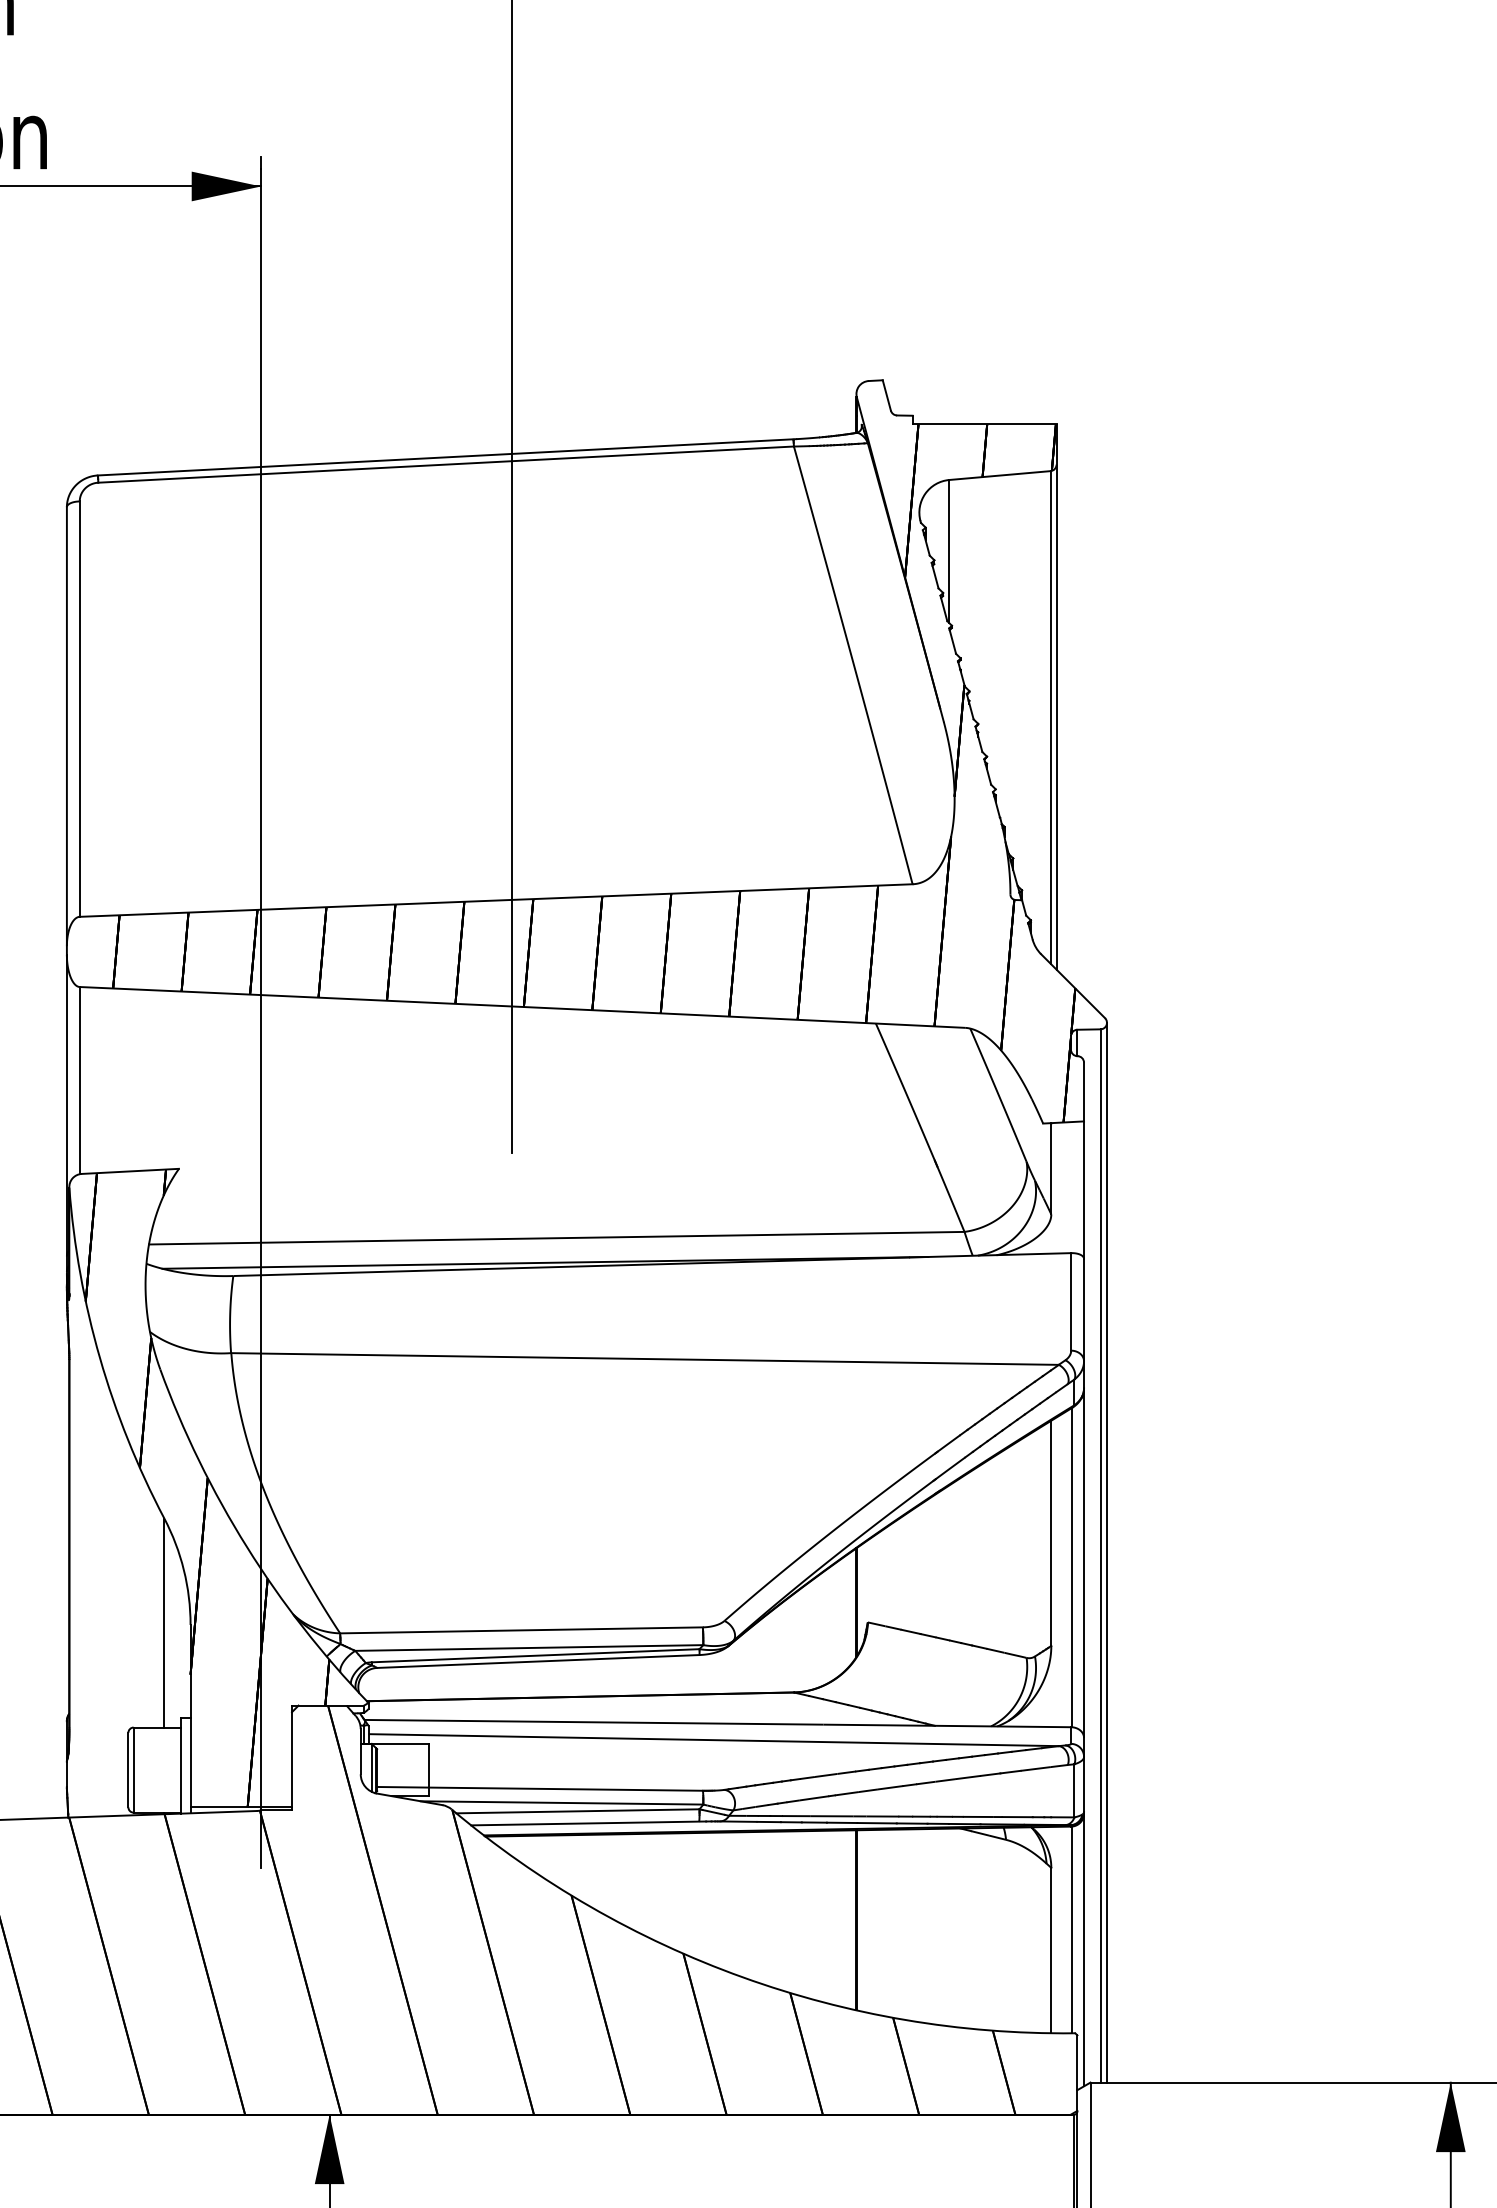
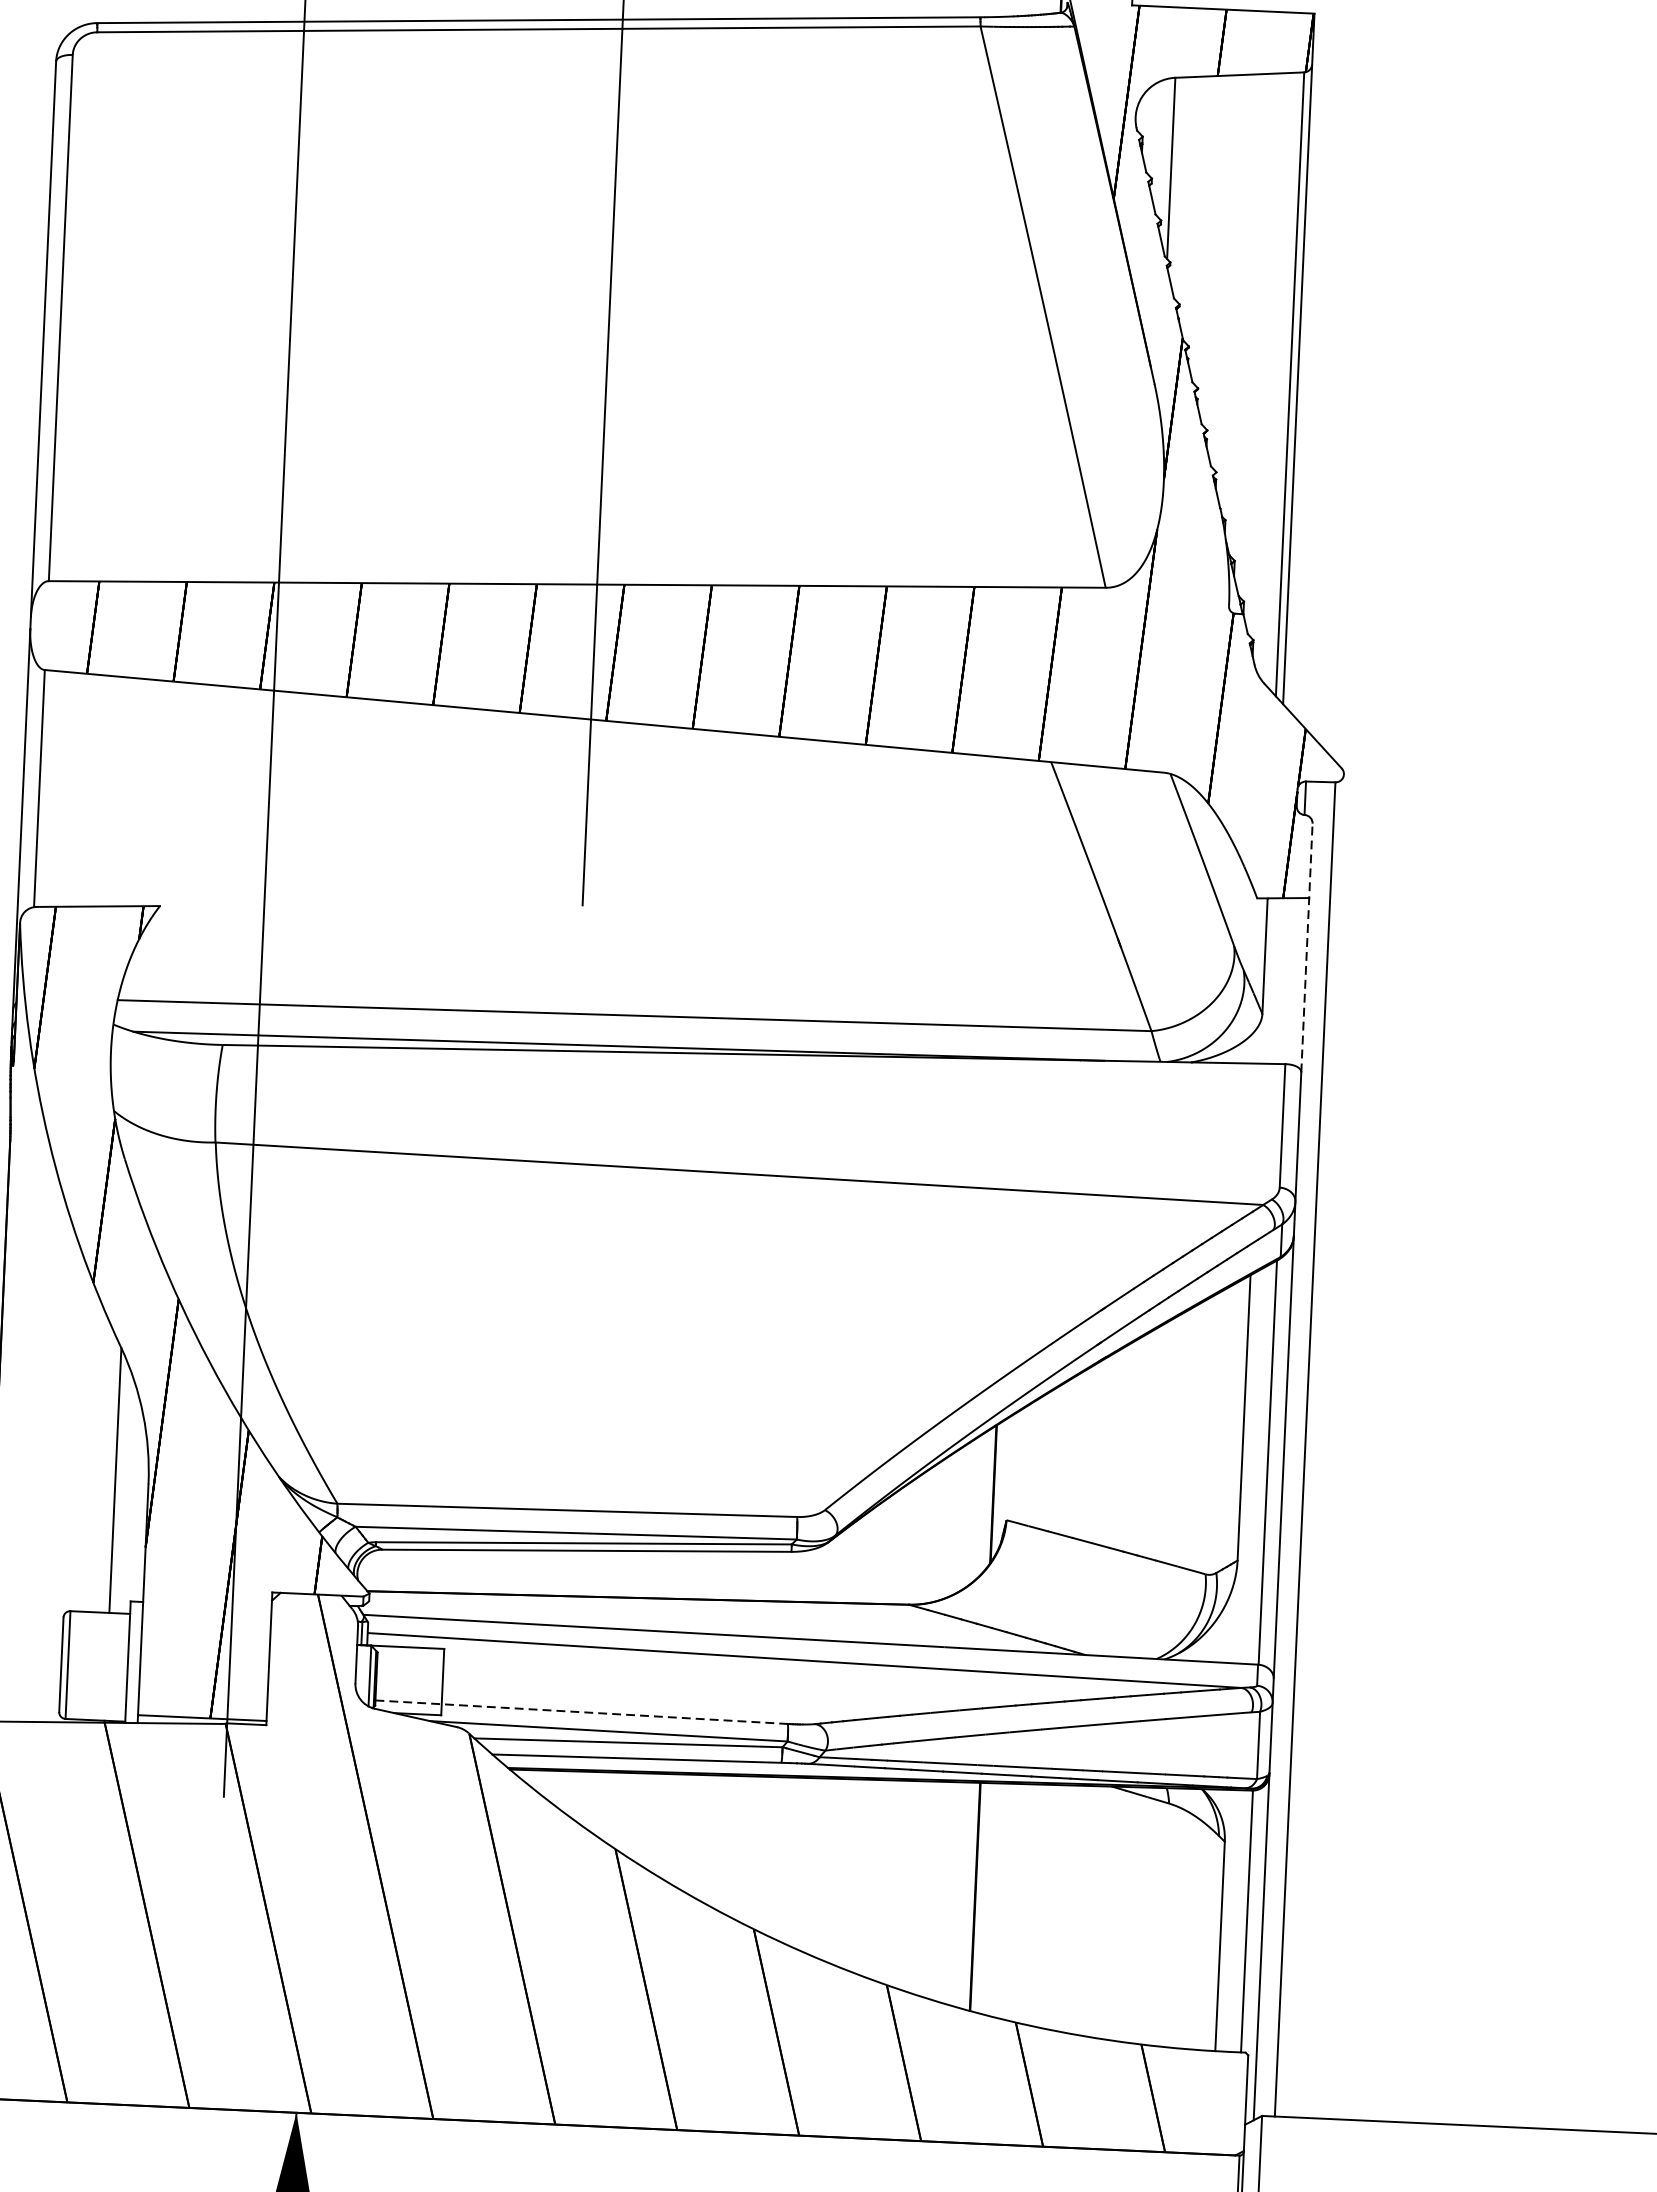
line: (1084, 1160) -> (1307, 947), solid -> dashed
line: (1107, 1552) -> (1314, 1445), removed
line: (539, 1788) -> (581, 1711), solid -> dashed

